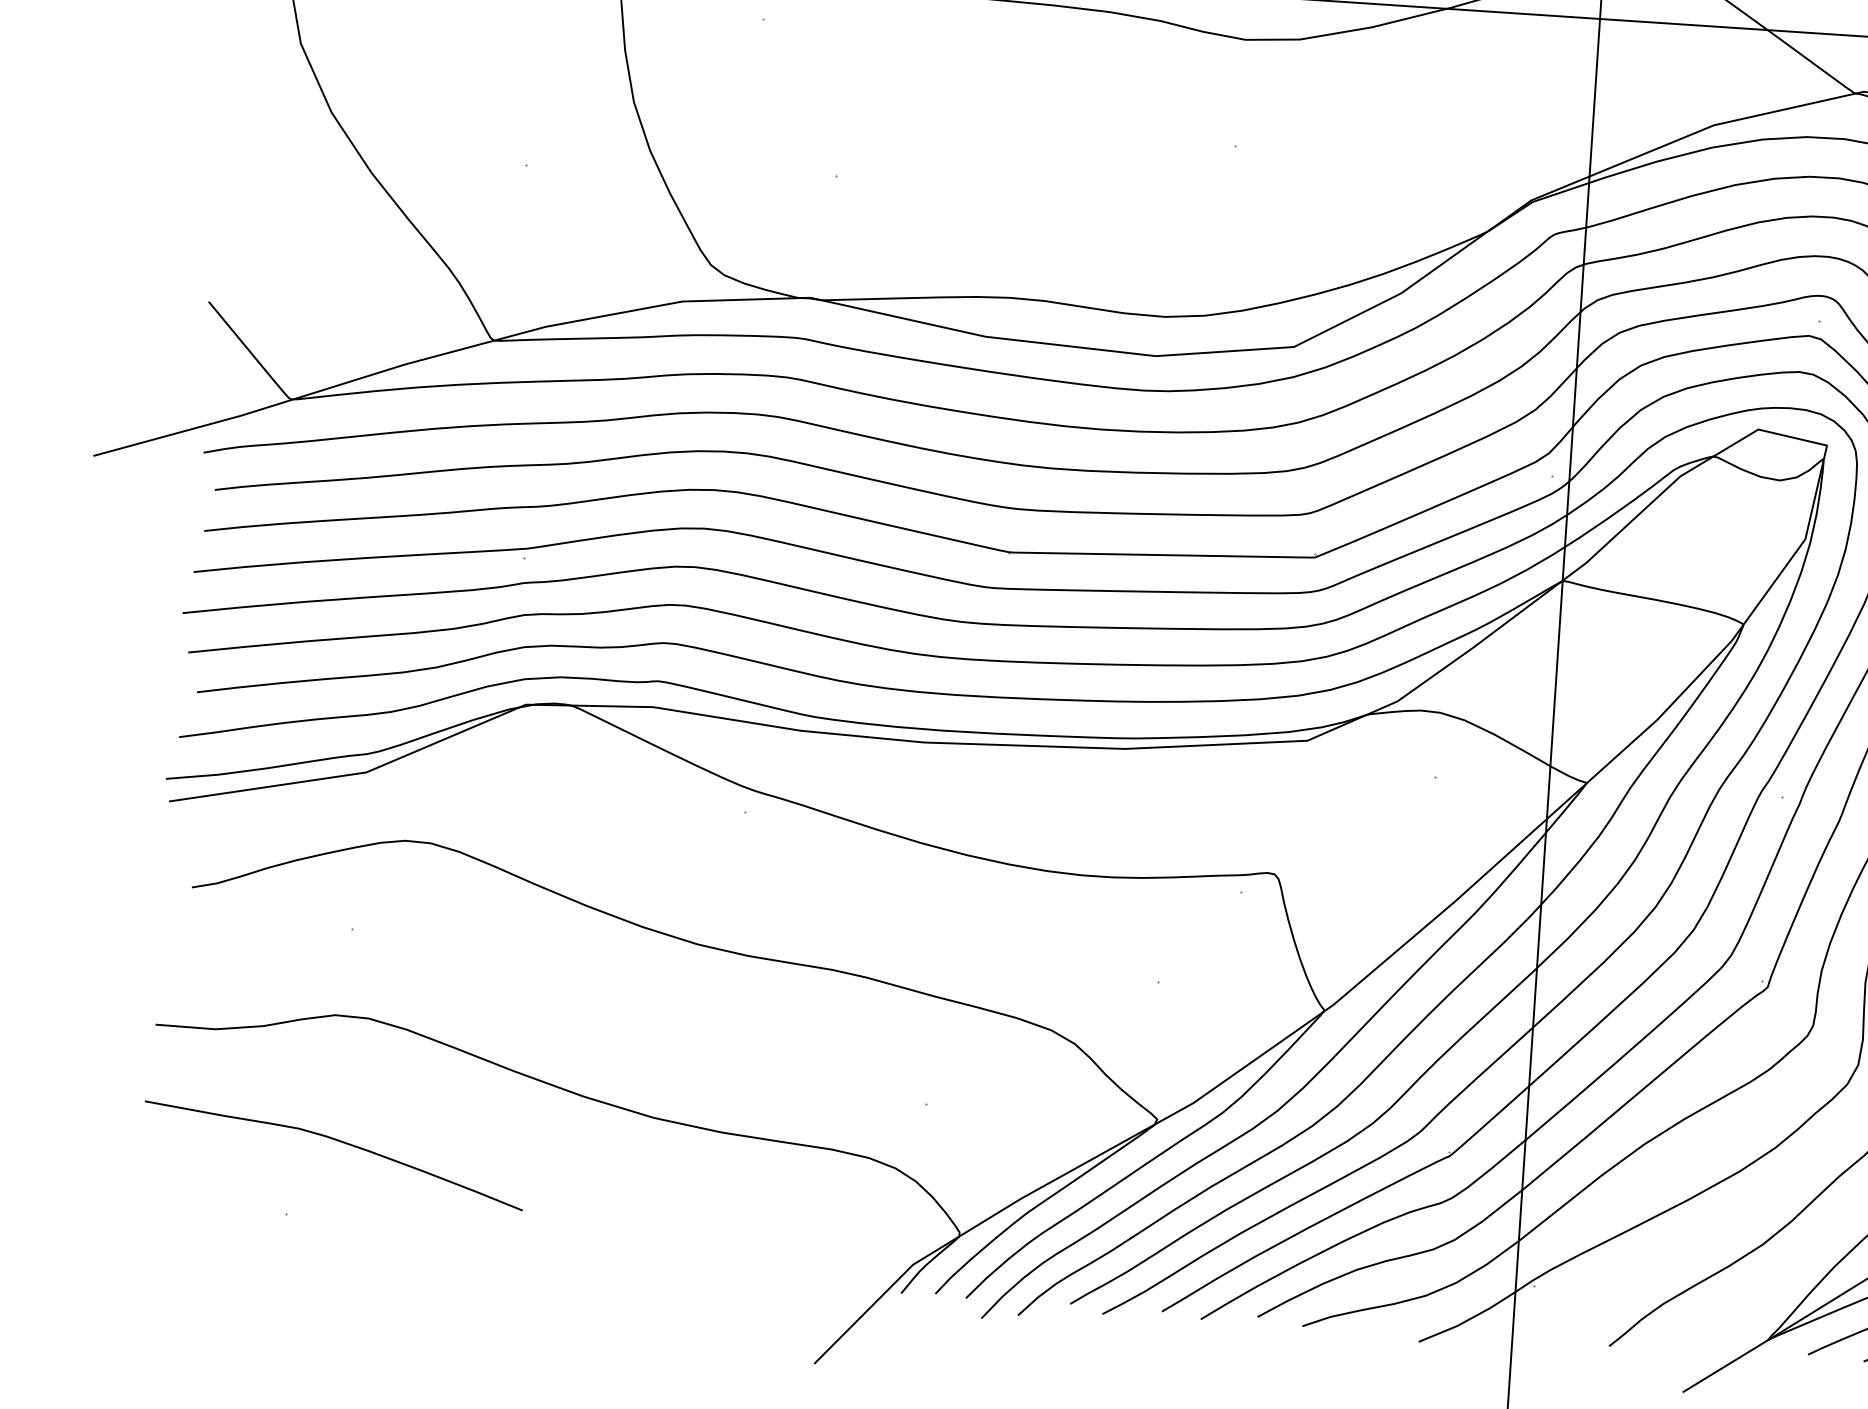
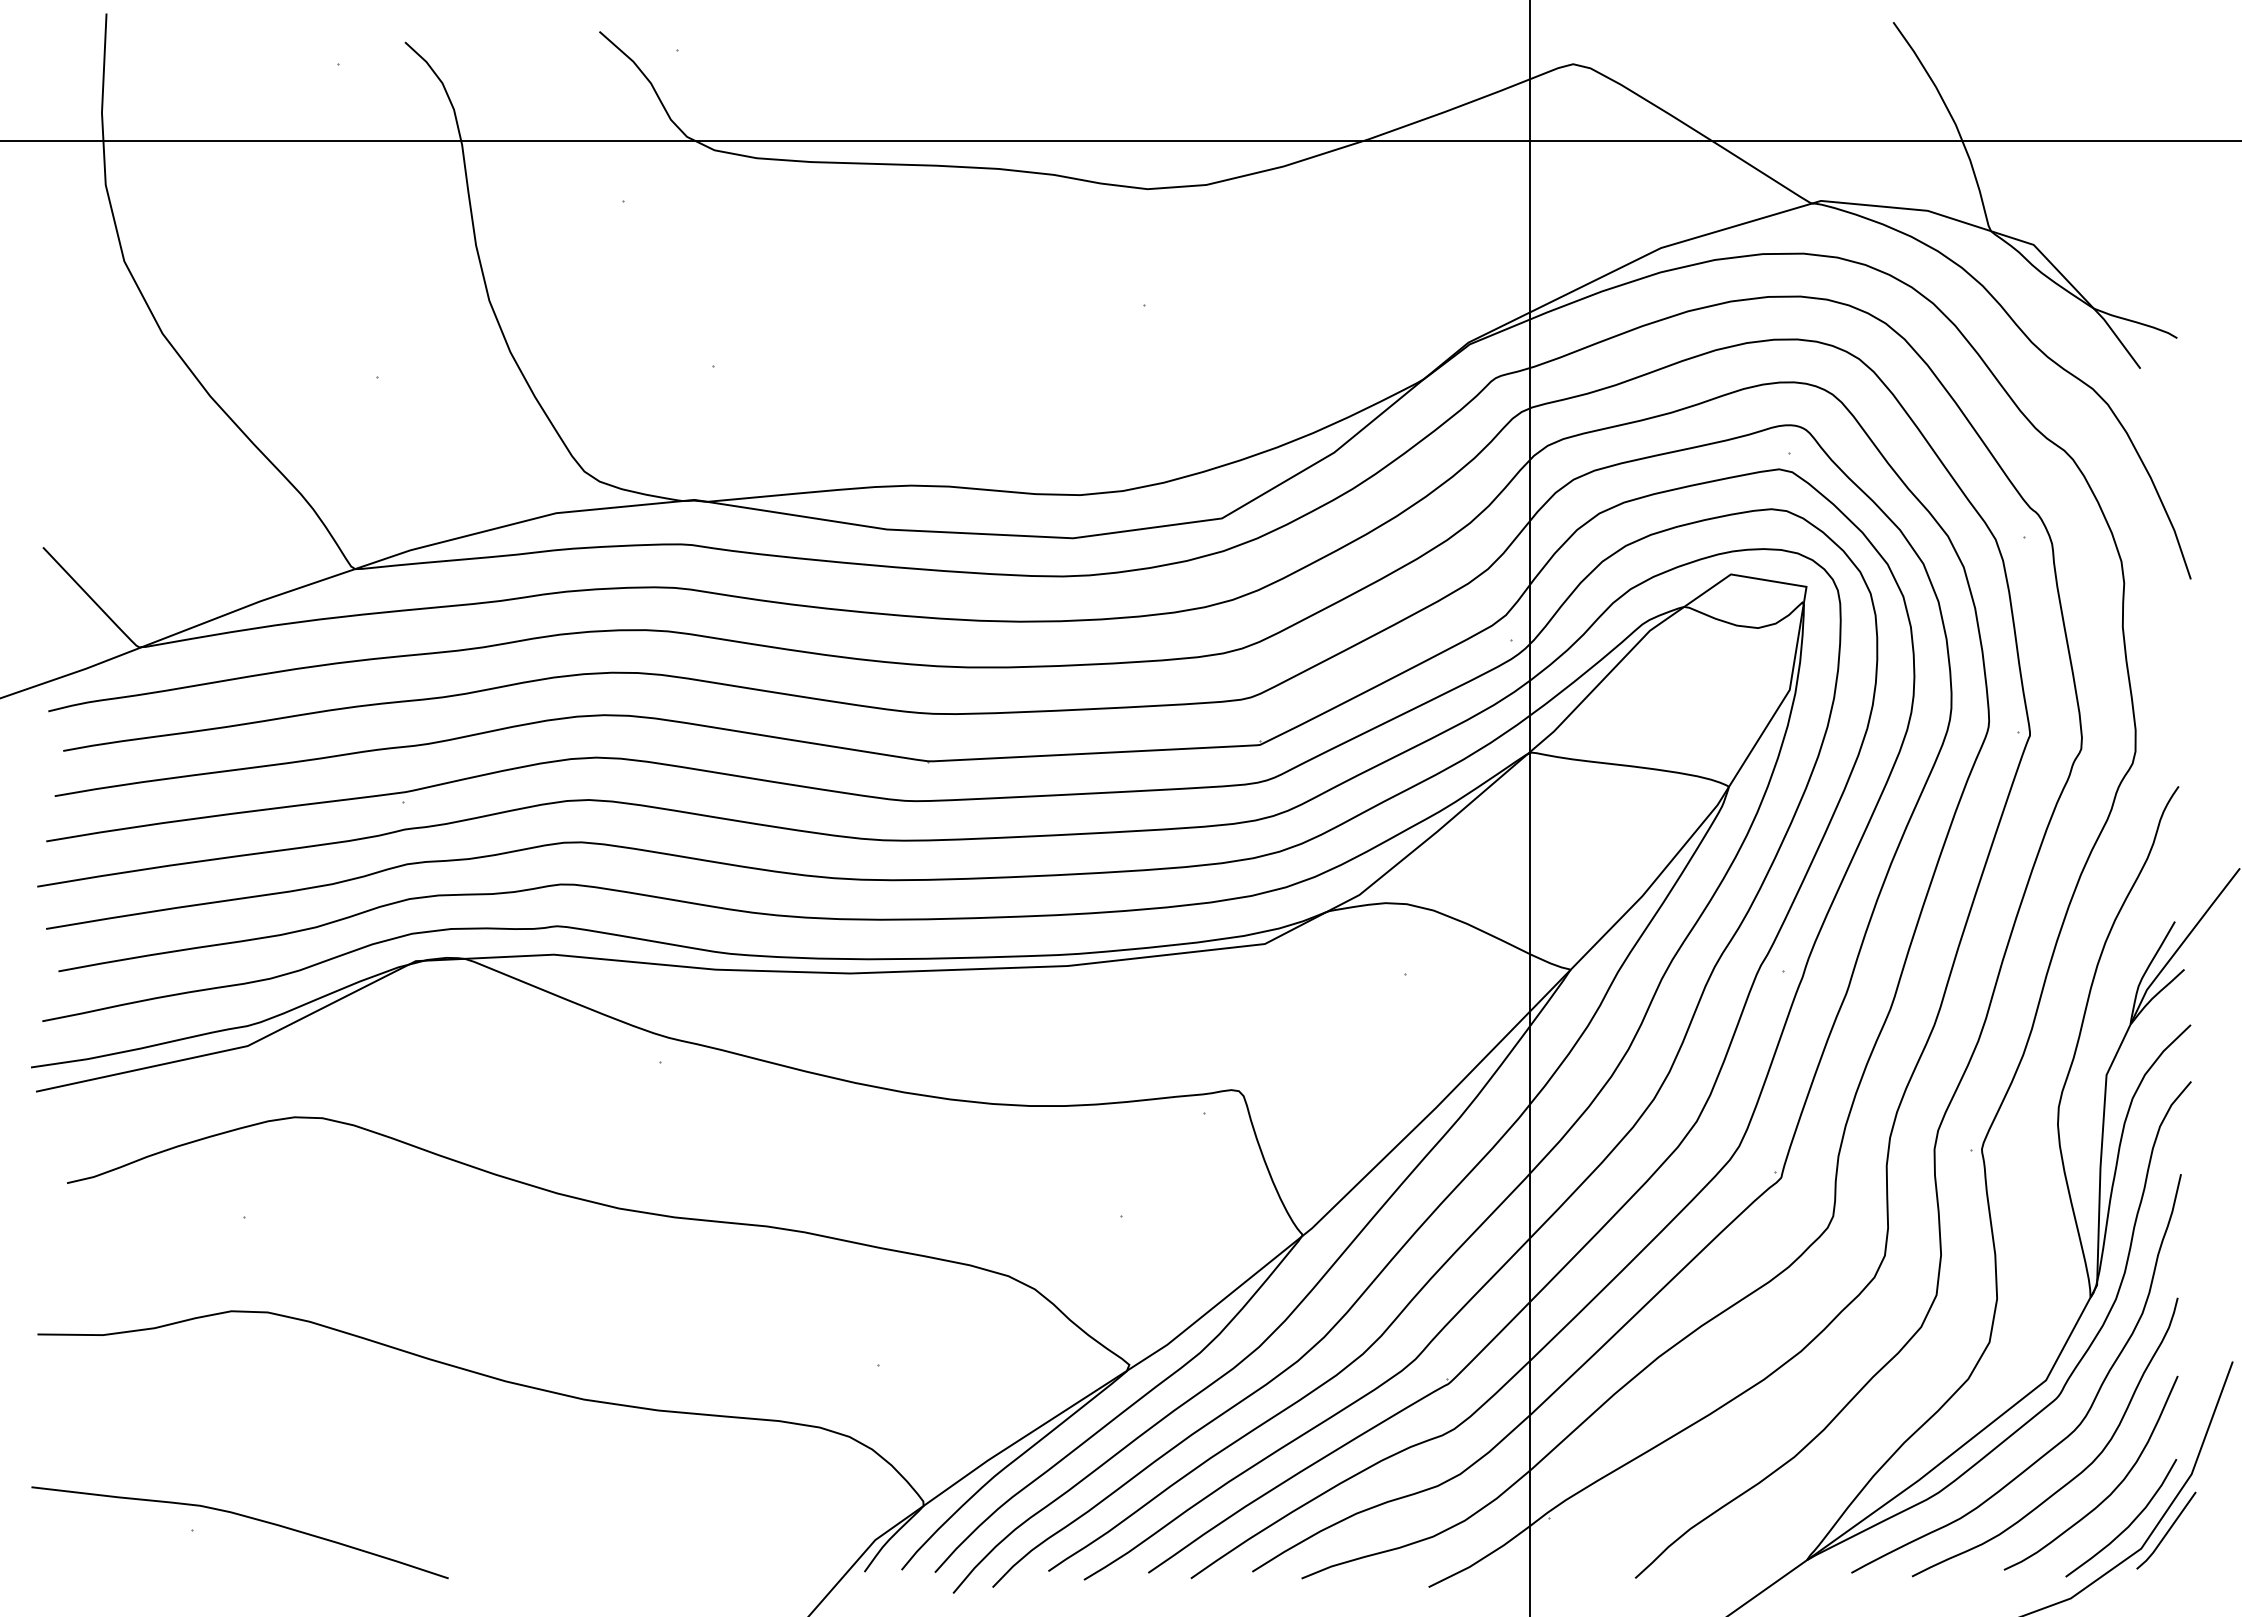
curve: (336, 1141) -> (241, 1516), moved

